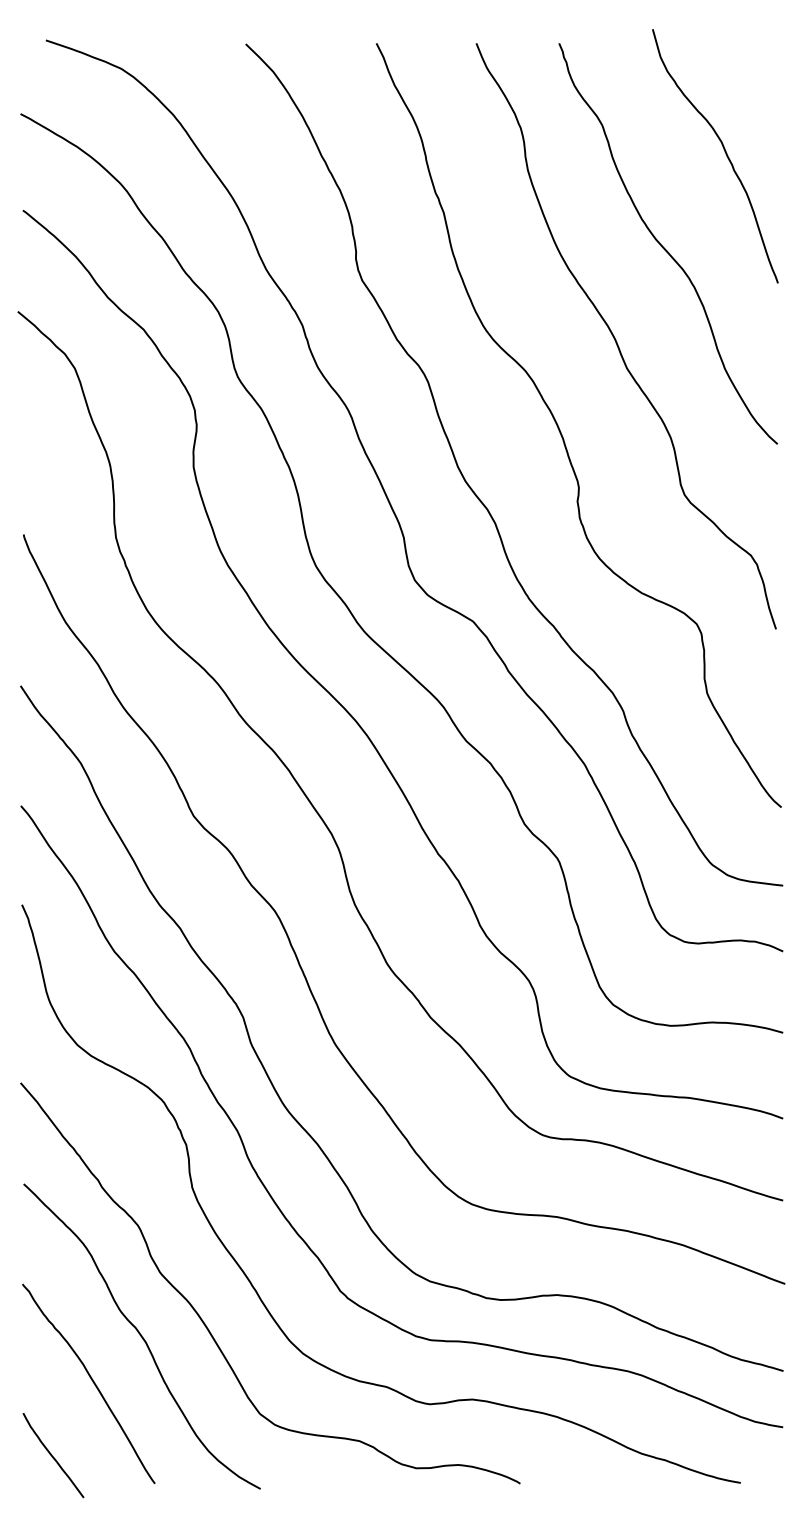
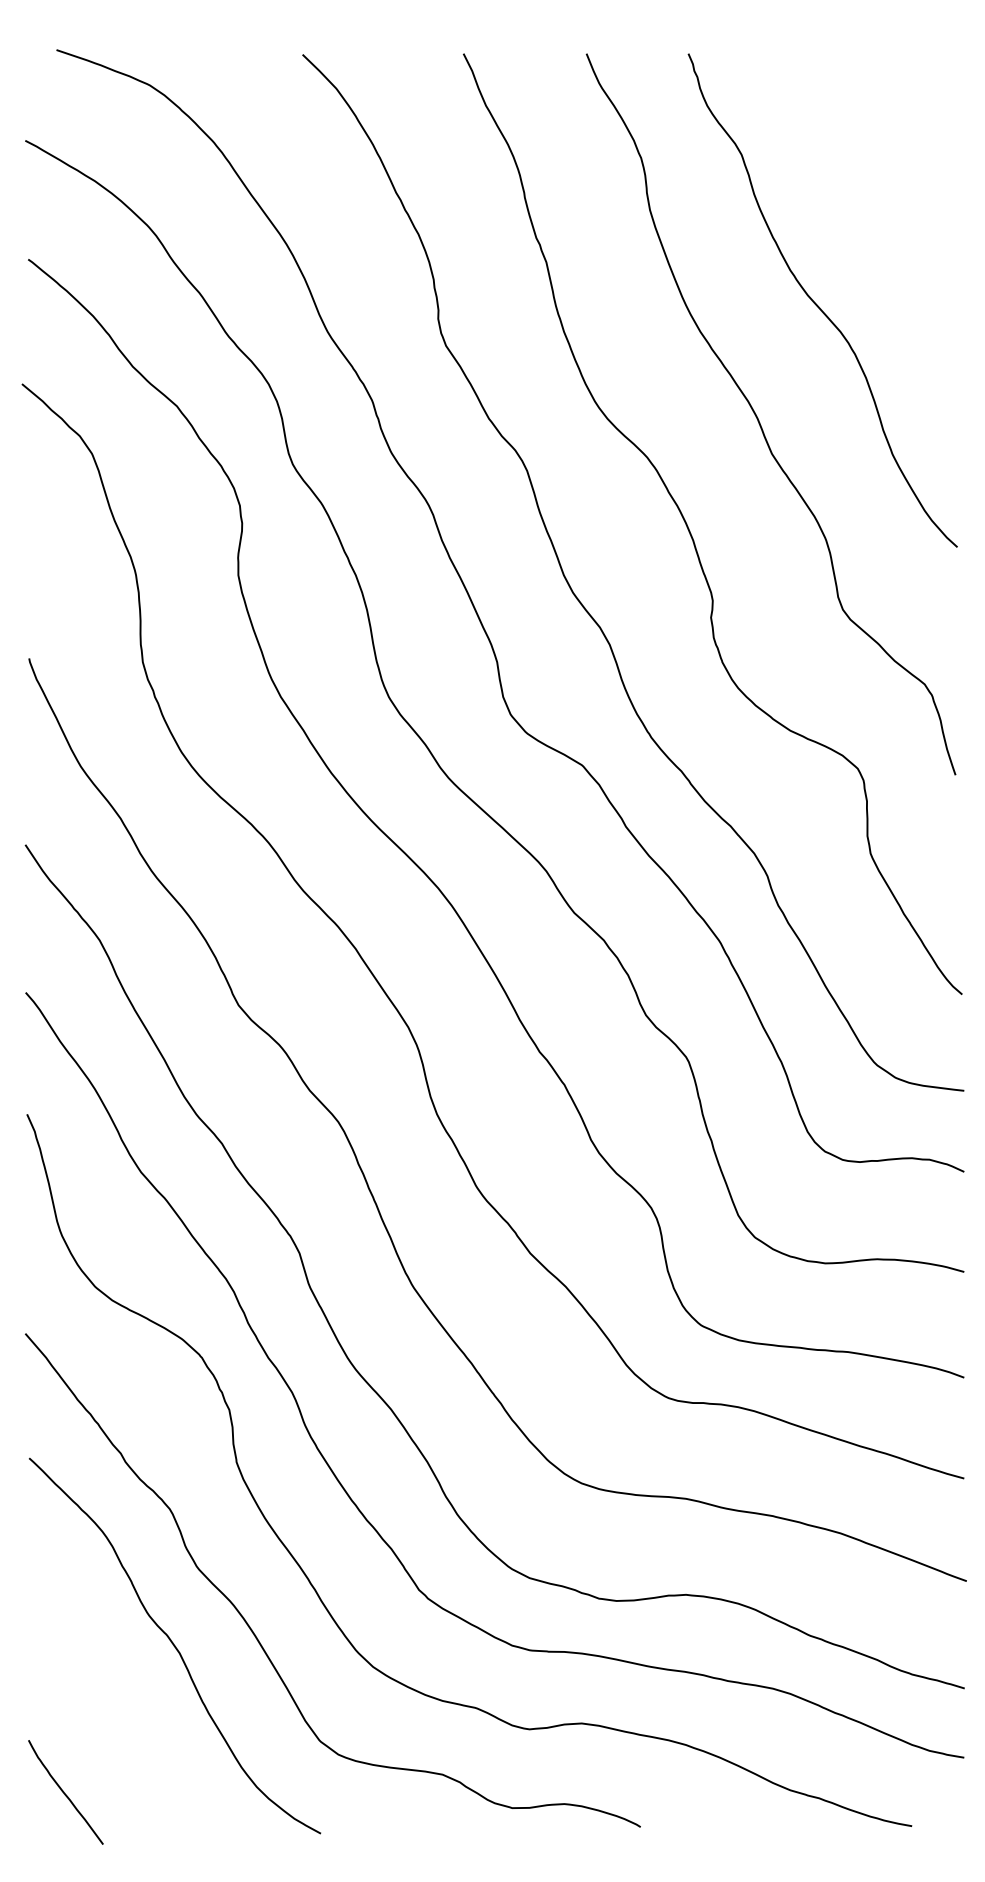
curve: (724, 152) -> (892, 187), removed
curve: (92, 1382) -> (114, 1702), removed

